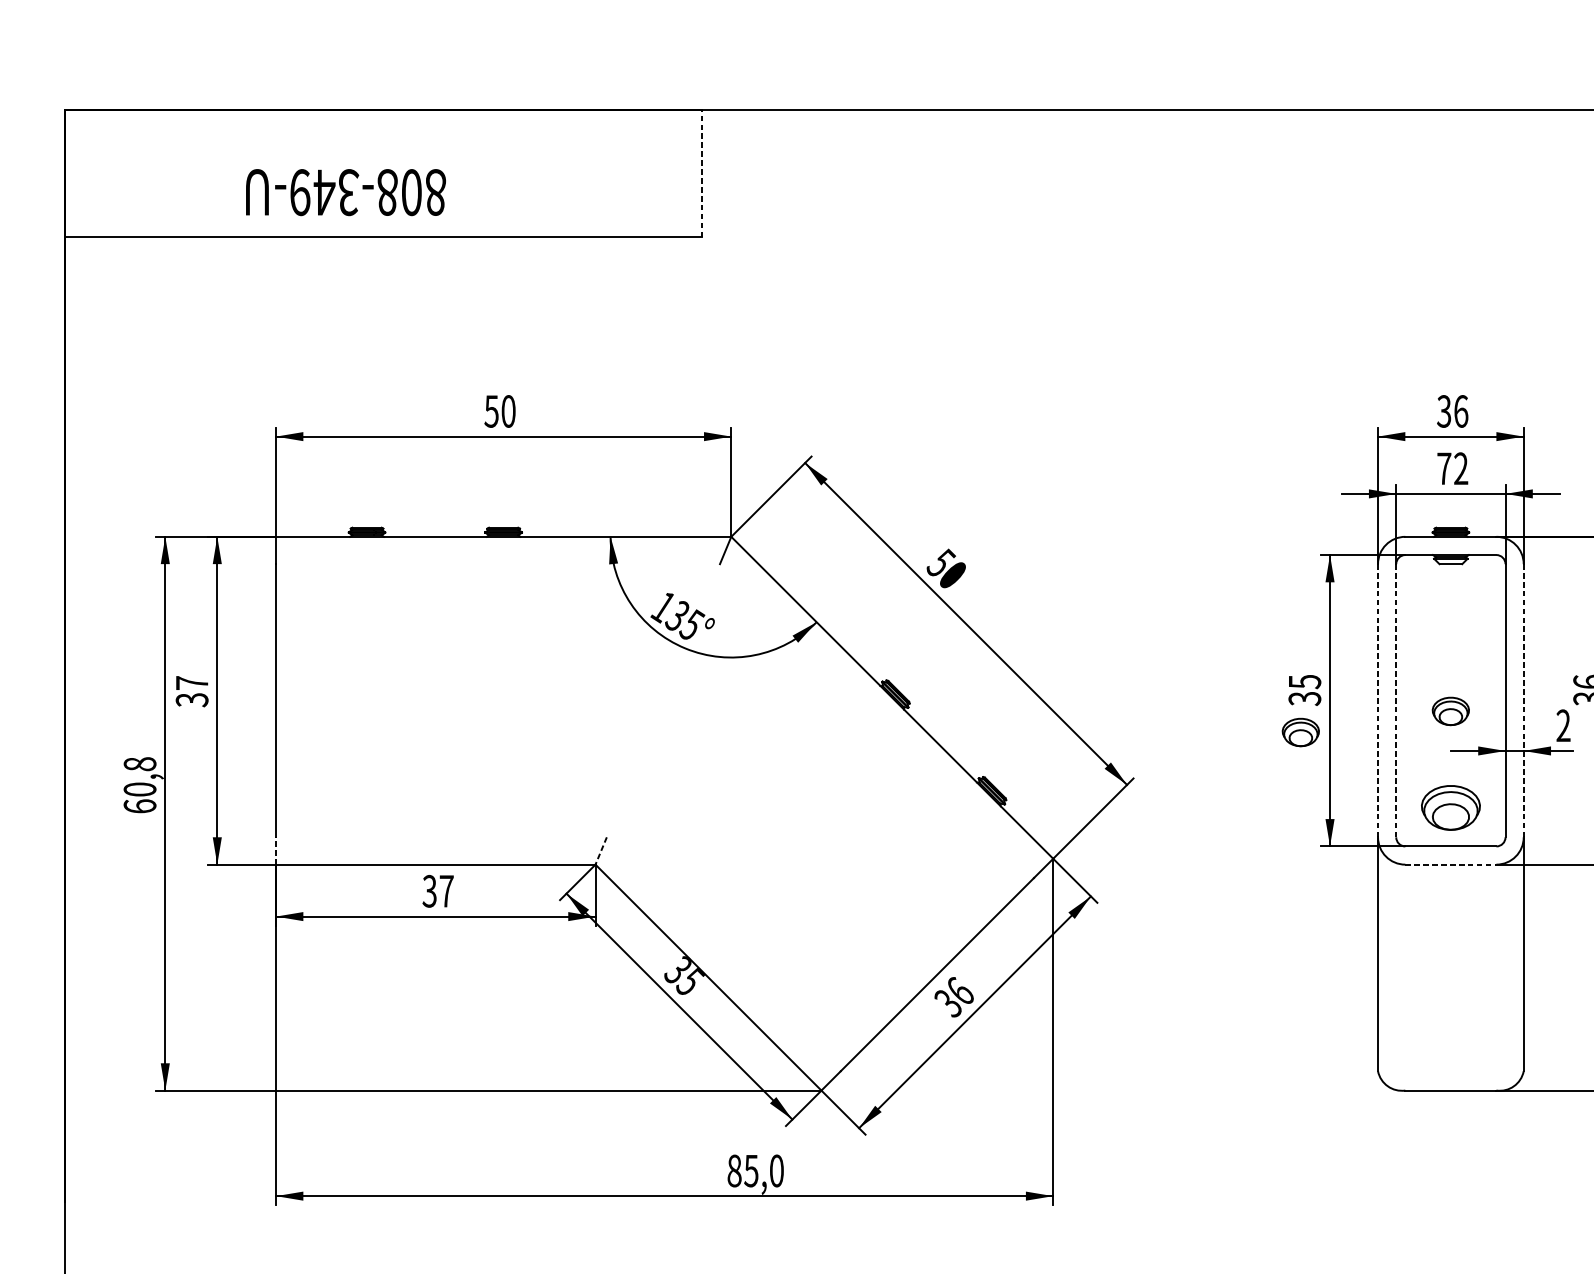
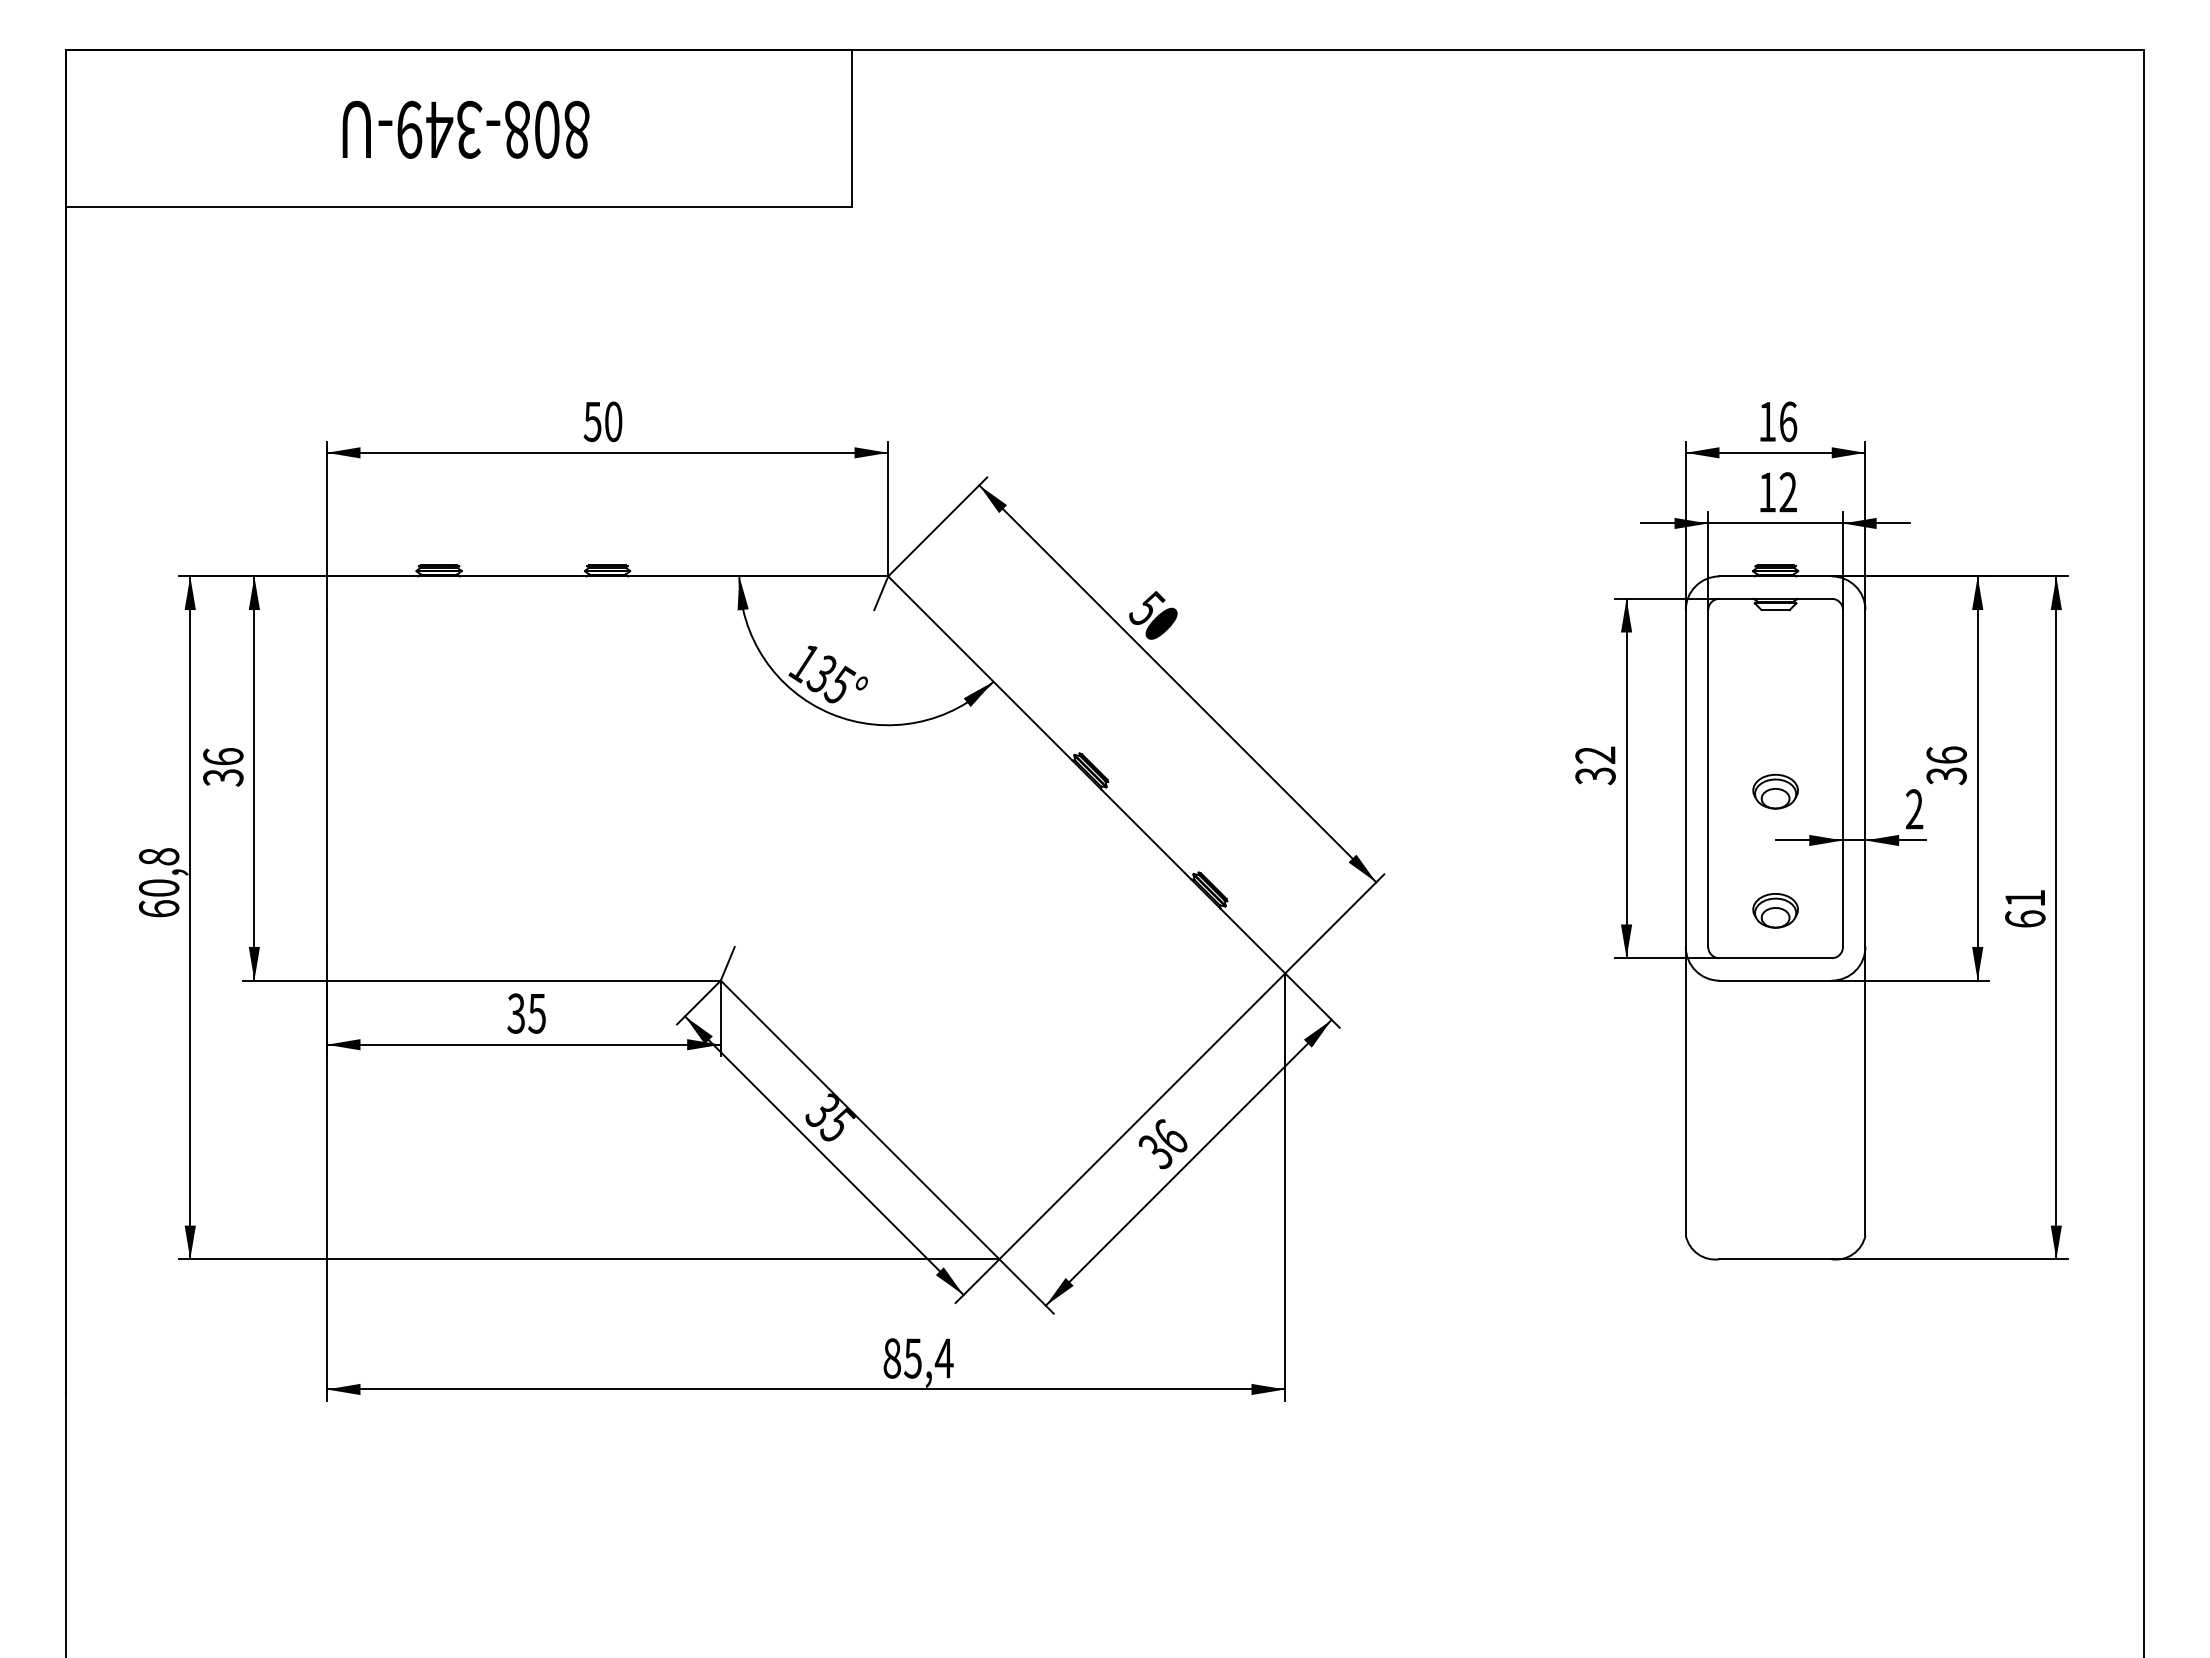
line: (702, 173) -> (852, 128), dashed -> solid
text: (345, 192) -> (465, 129), moved
text: (1443, 411) -> (1766, 421), 36 -> 16
text: (1444, 468) -> (1767, 492), 72 -> 12
text: (192, 682) -> (223, 756), 37 -> 36
text: (1304, 682) -> (1595, 755), 35 -> 32
line: (1377, 700) -> (1685, 778), dashed -> solid
line: (1396, 700) -> (1708, 778), dashed -> solid
line: (1523, 700) -> (1865, 778), dashed -> solid
part: (1300, 732) -> (1590, 817), removed
part: (1450, 807) -> (1775, 910), size x0.62
line: (275, 850) -> (326, 963), dashed -> solid
line: (600, 851) -> (727, 964), dashed -> solid
line: (1451, 864) -> (1776, 980), dashed -> solid
text: (446, 891) -> (536, 1013), 37 -> 35
text: (776, 1171) -> (943, 1358), 85,0 -> 85,4

